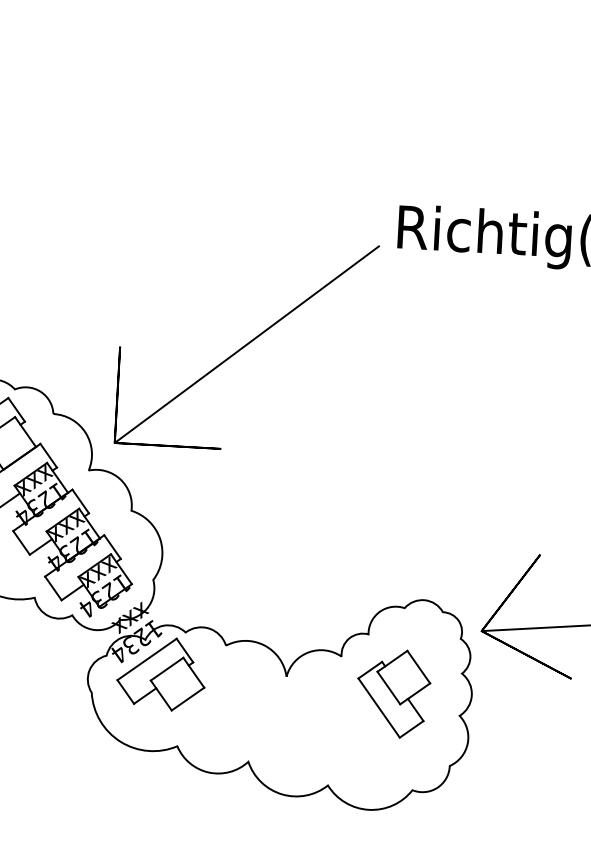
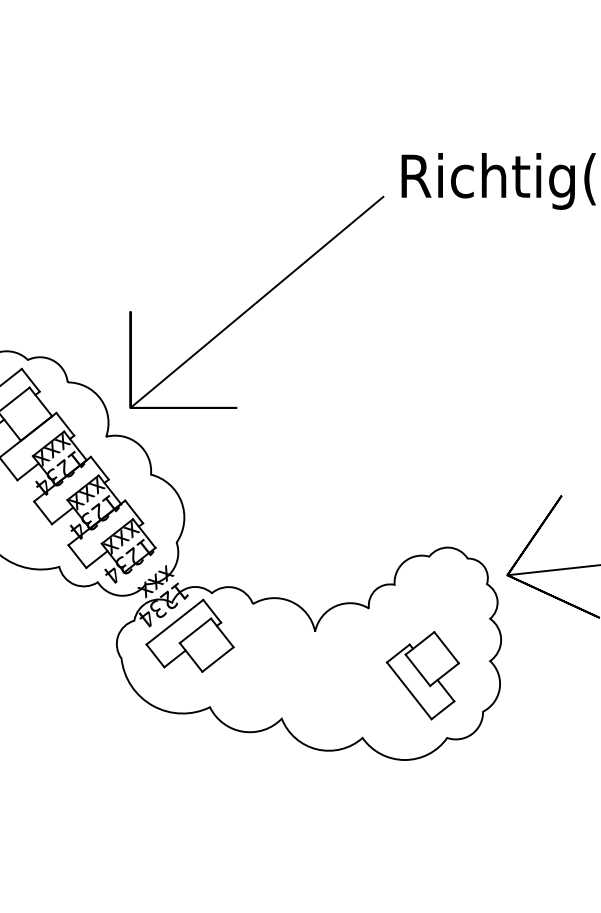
part: (393, 693) -> (422, 675), moved

